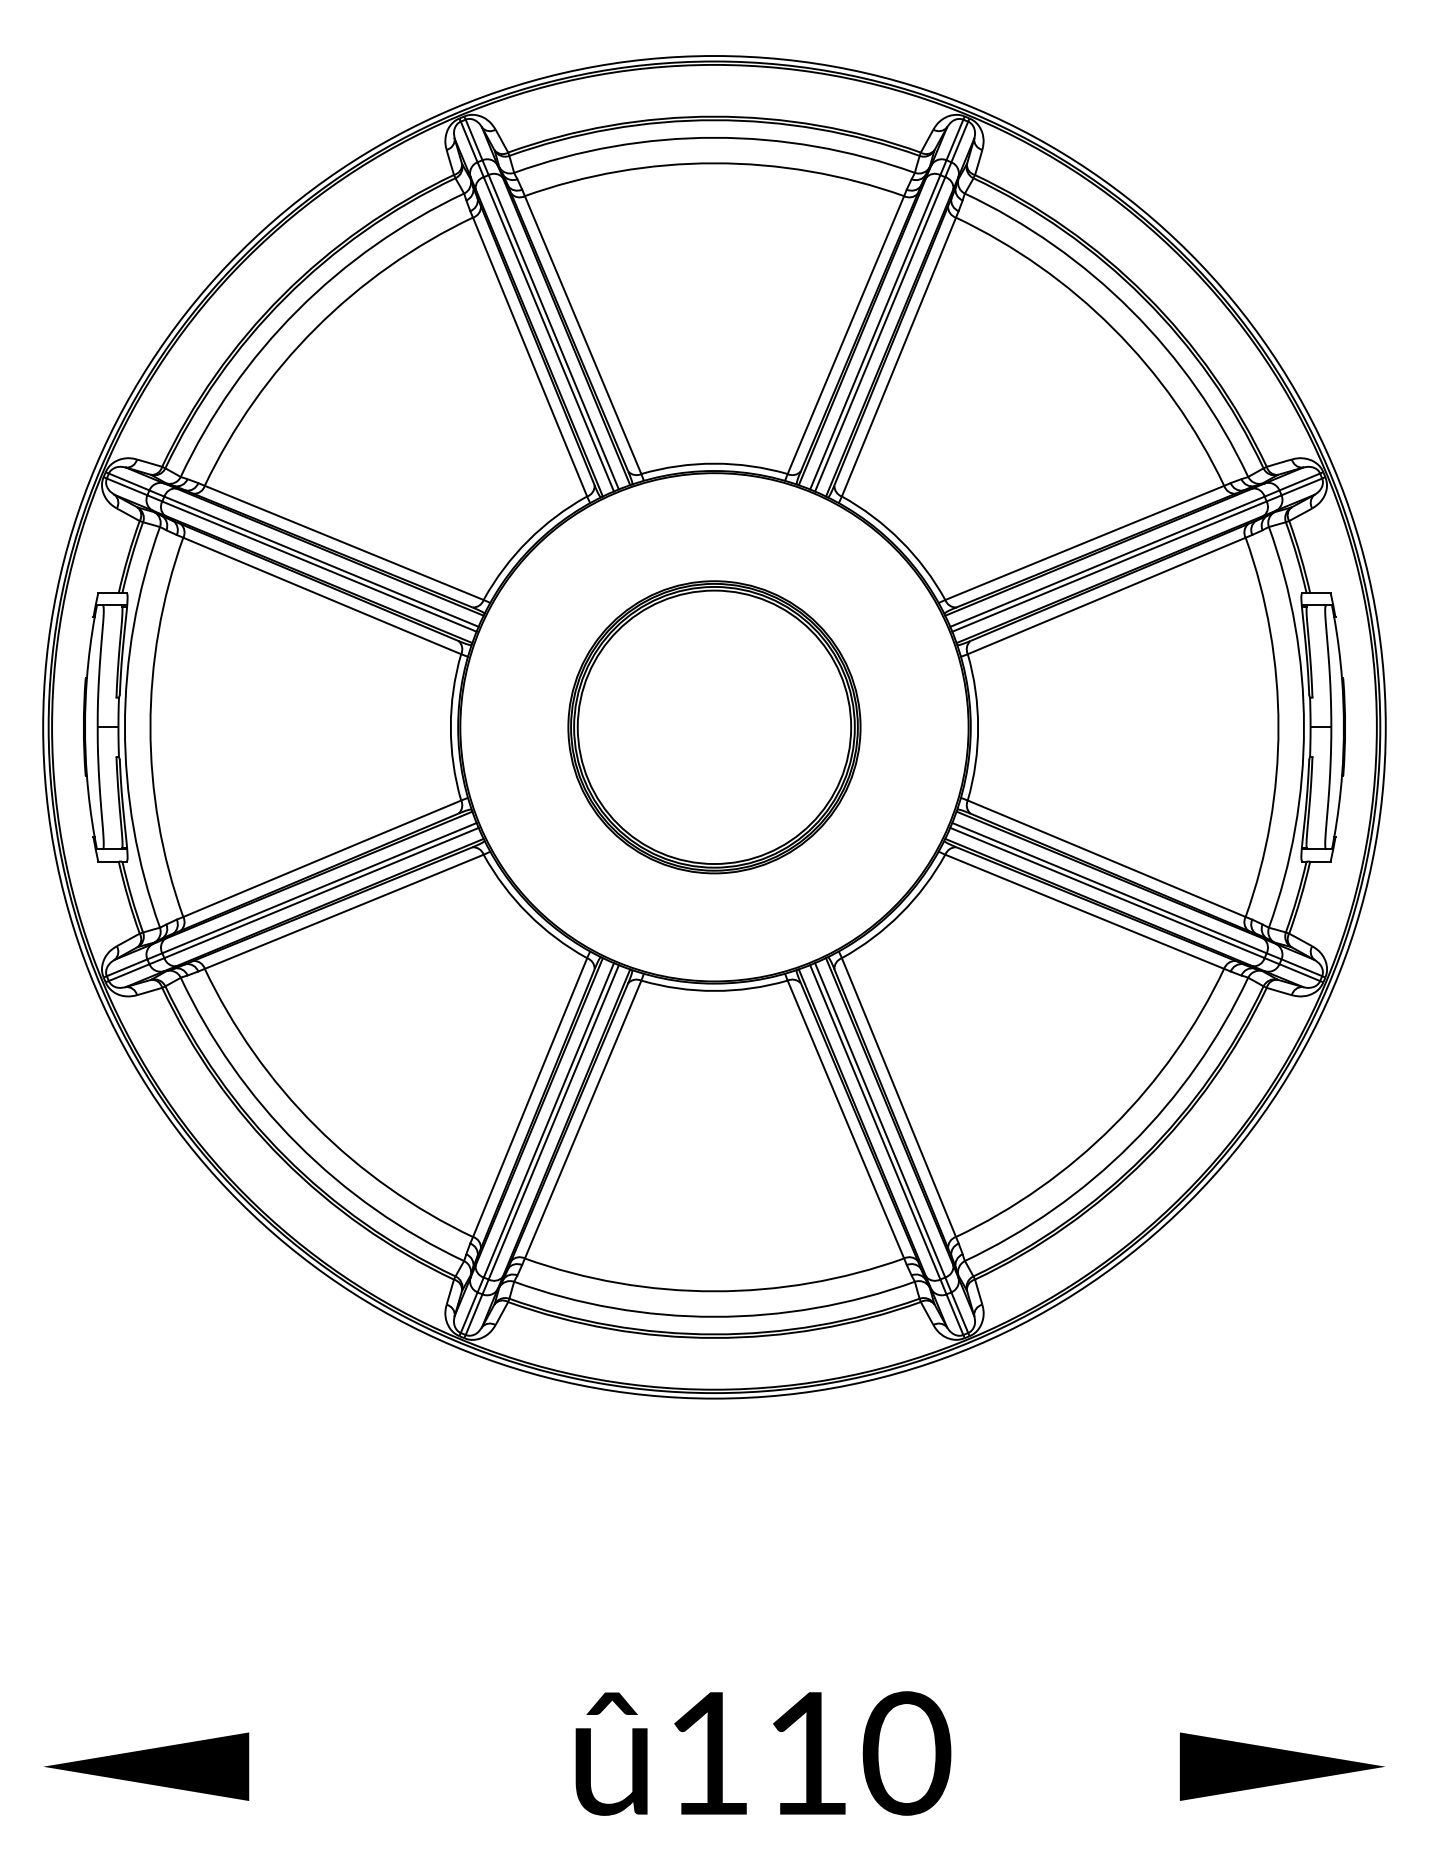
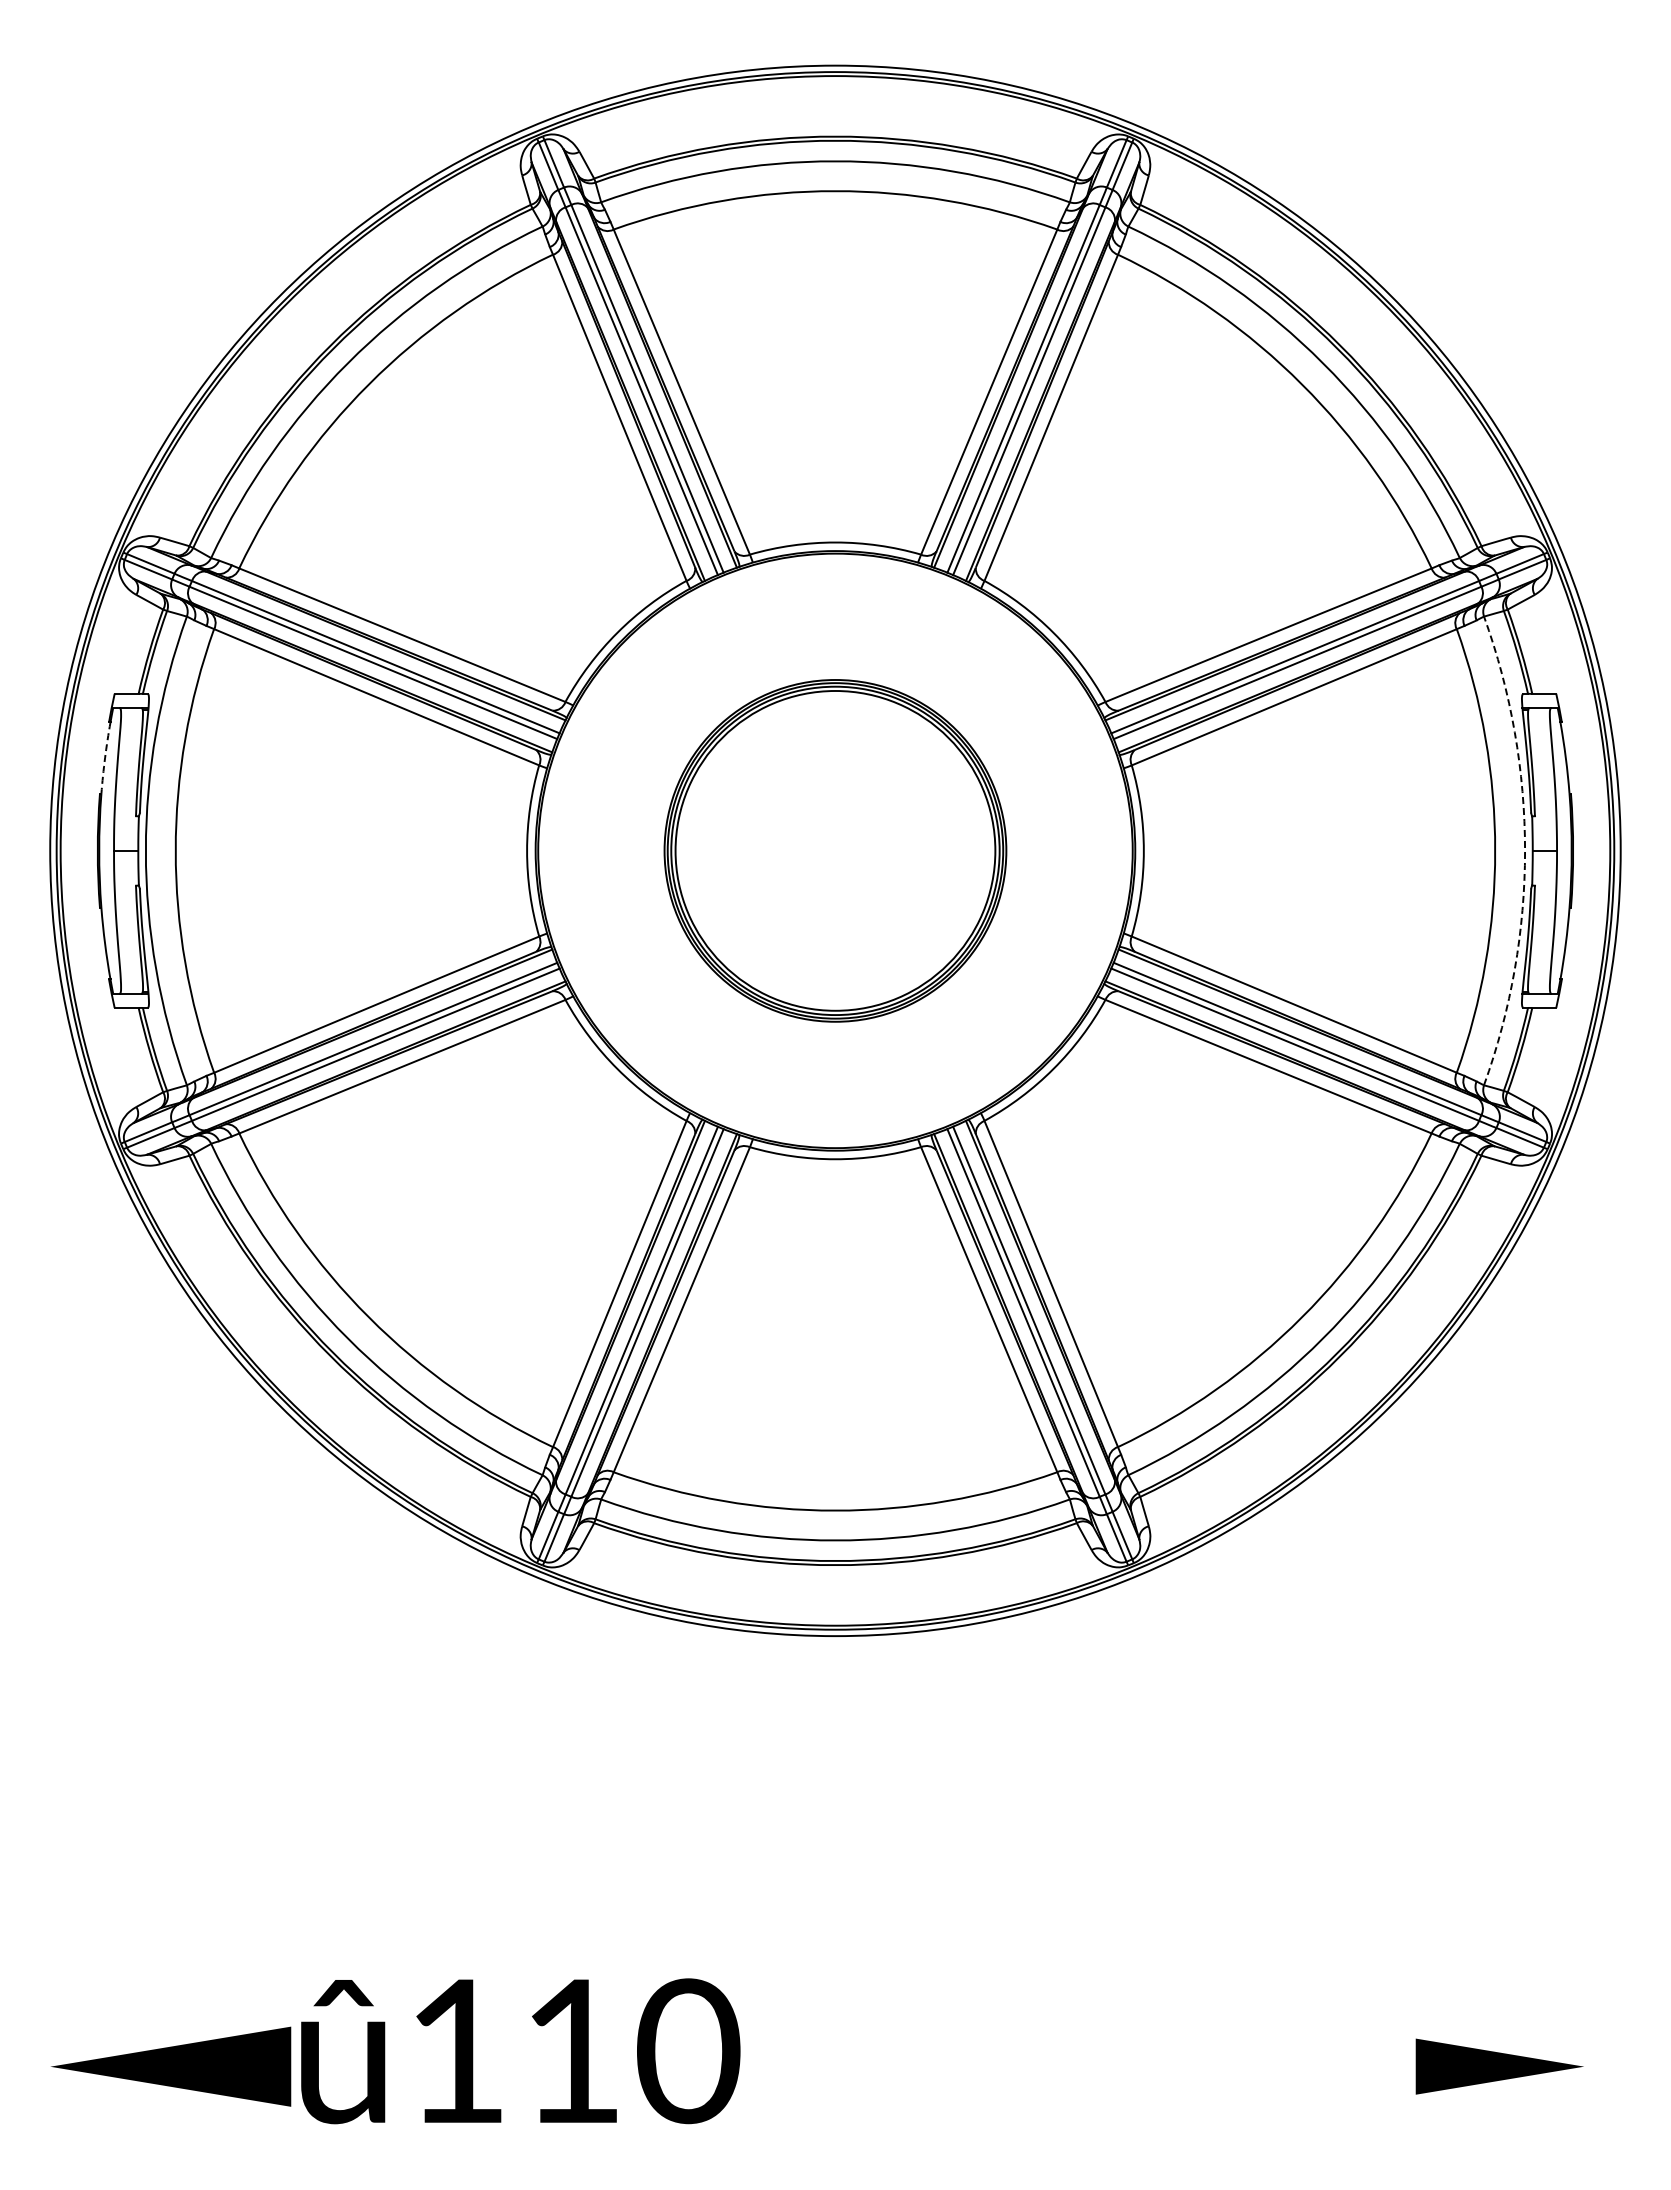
arc: (90, 647) -> (105, 757), solid -> dashed
arc: (1304, 726) -> (1525, 850), solid -> dashed
text: (763, 1753) -> (520, 2051), moved
part: (1282, 1766) -> (1499, 2066), size x0.7

